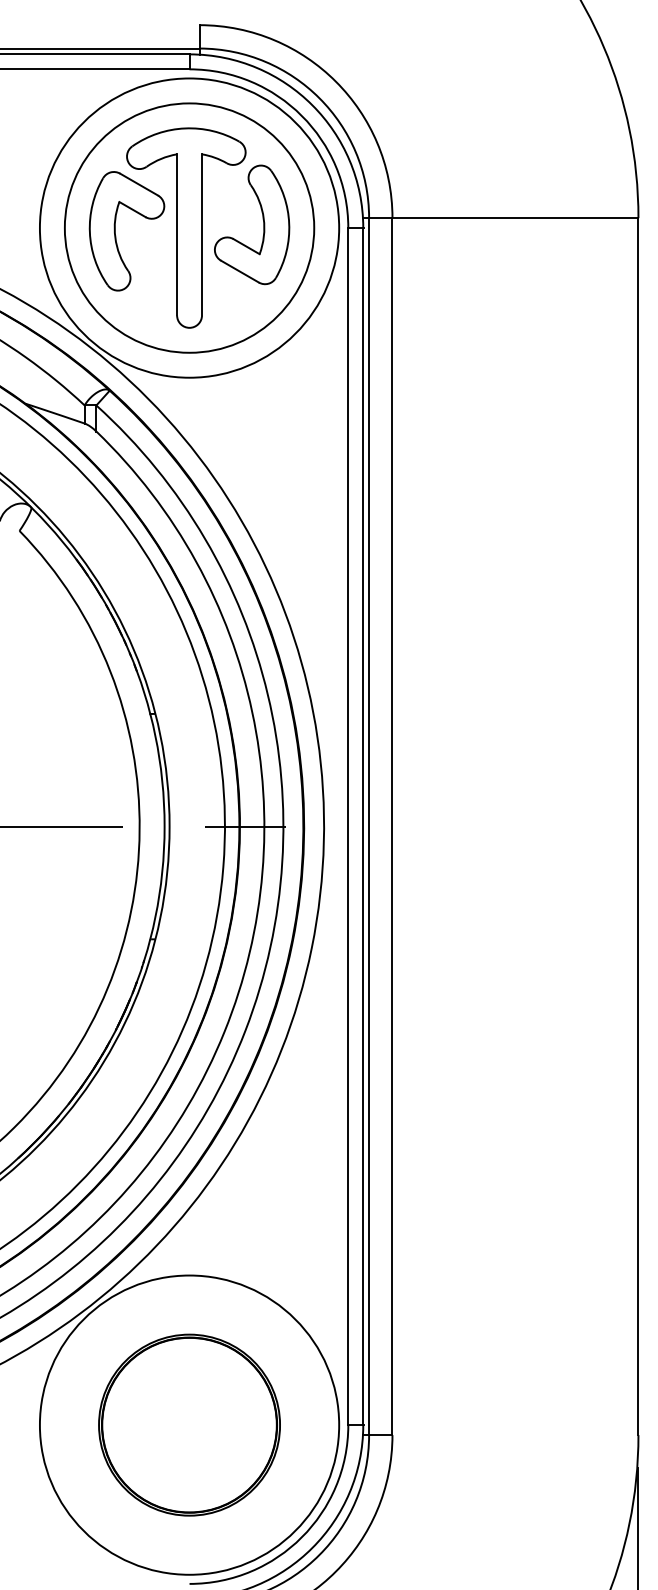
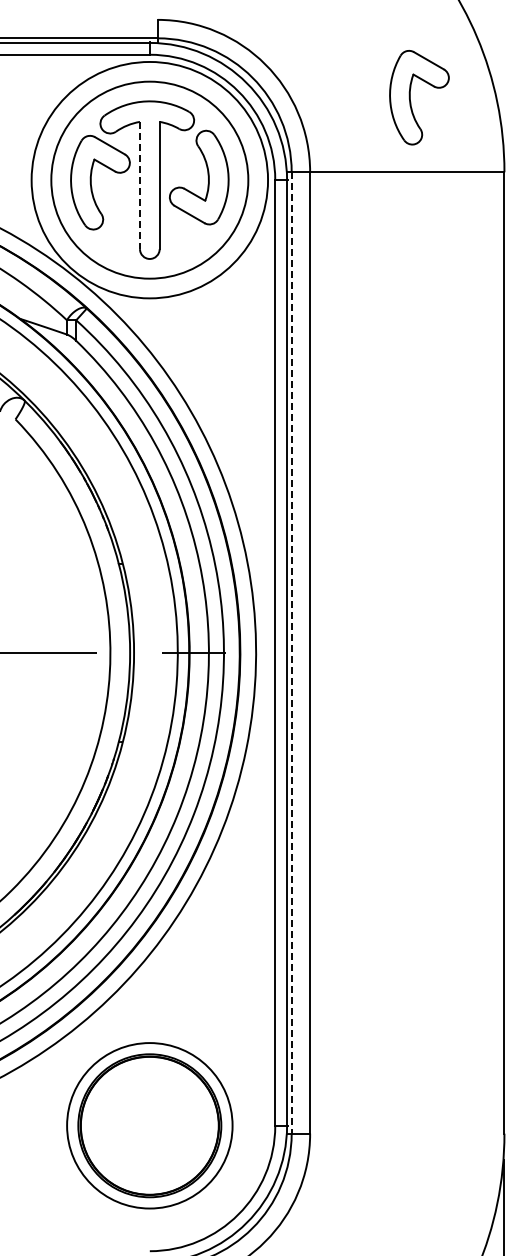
part: (519, 123) -> (410, 97), added
line: (176, 234) -> (139, 185), solid -> dashed
line: (368, 826) -> (291, 652), solid -> dashed
circle: (189, 1424) -> (149, 1125), size x0.7

